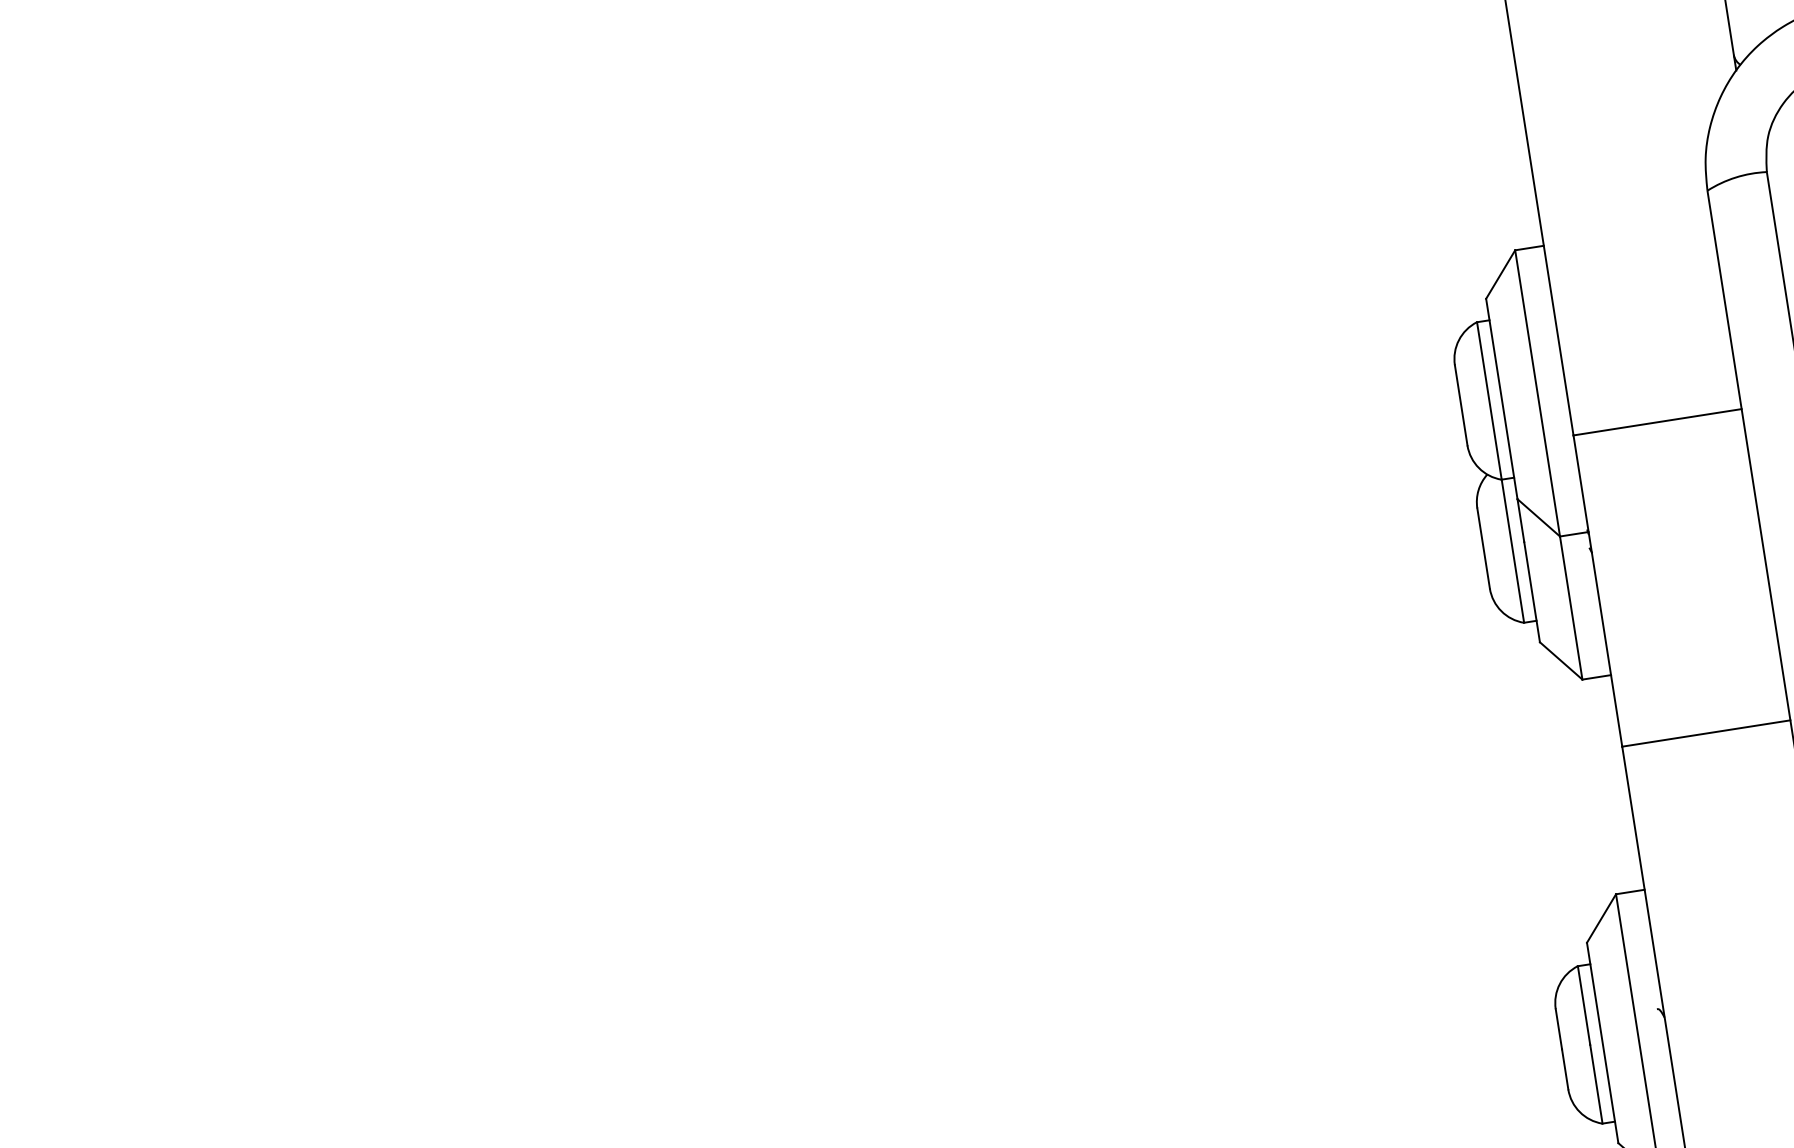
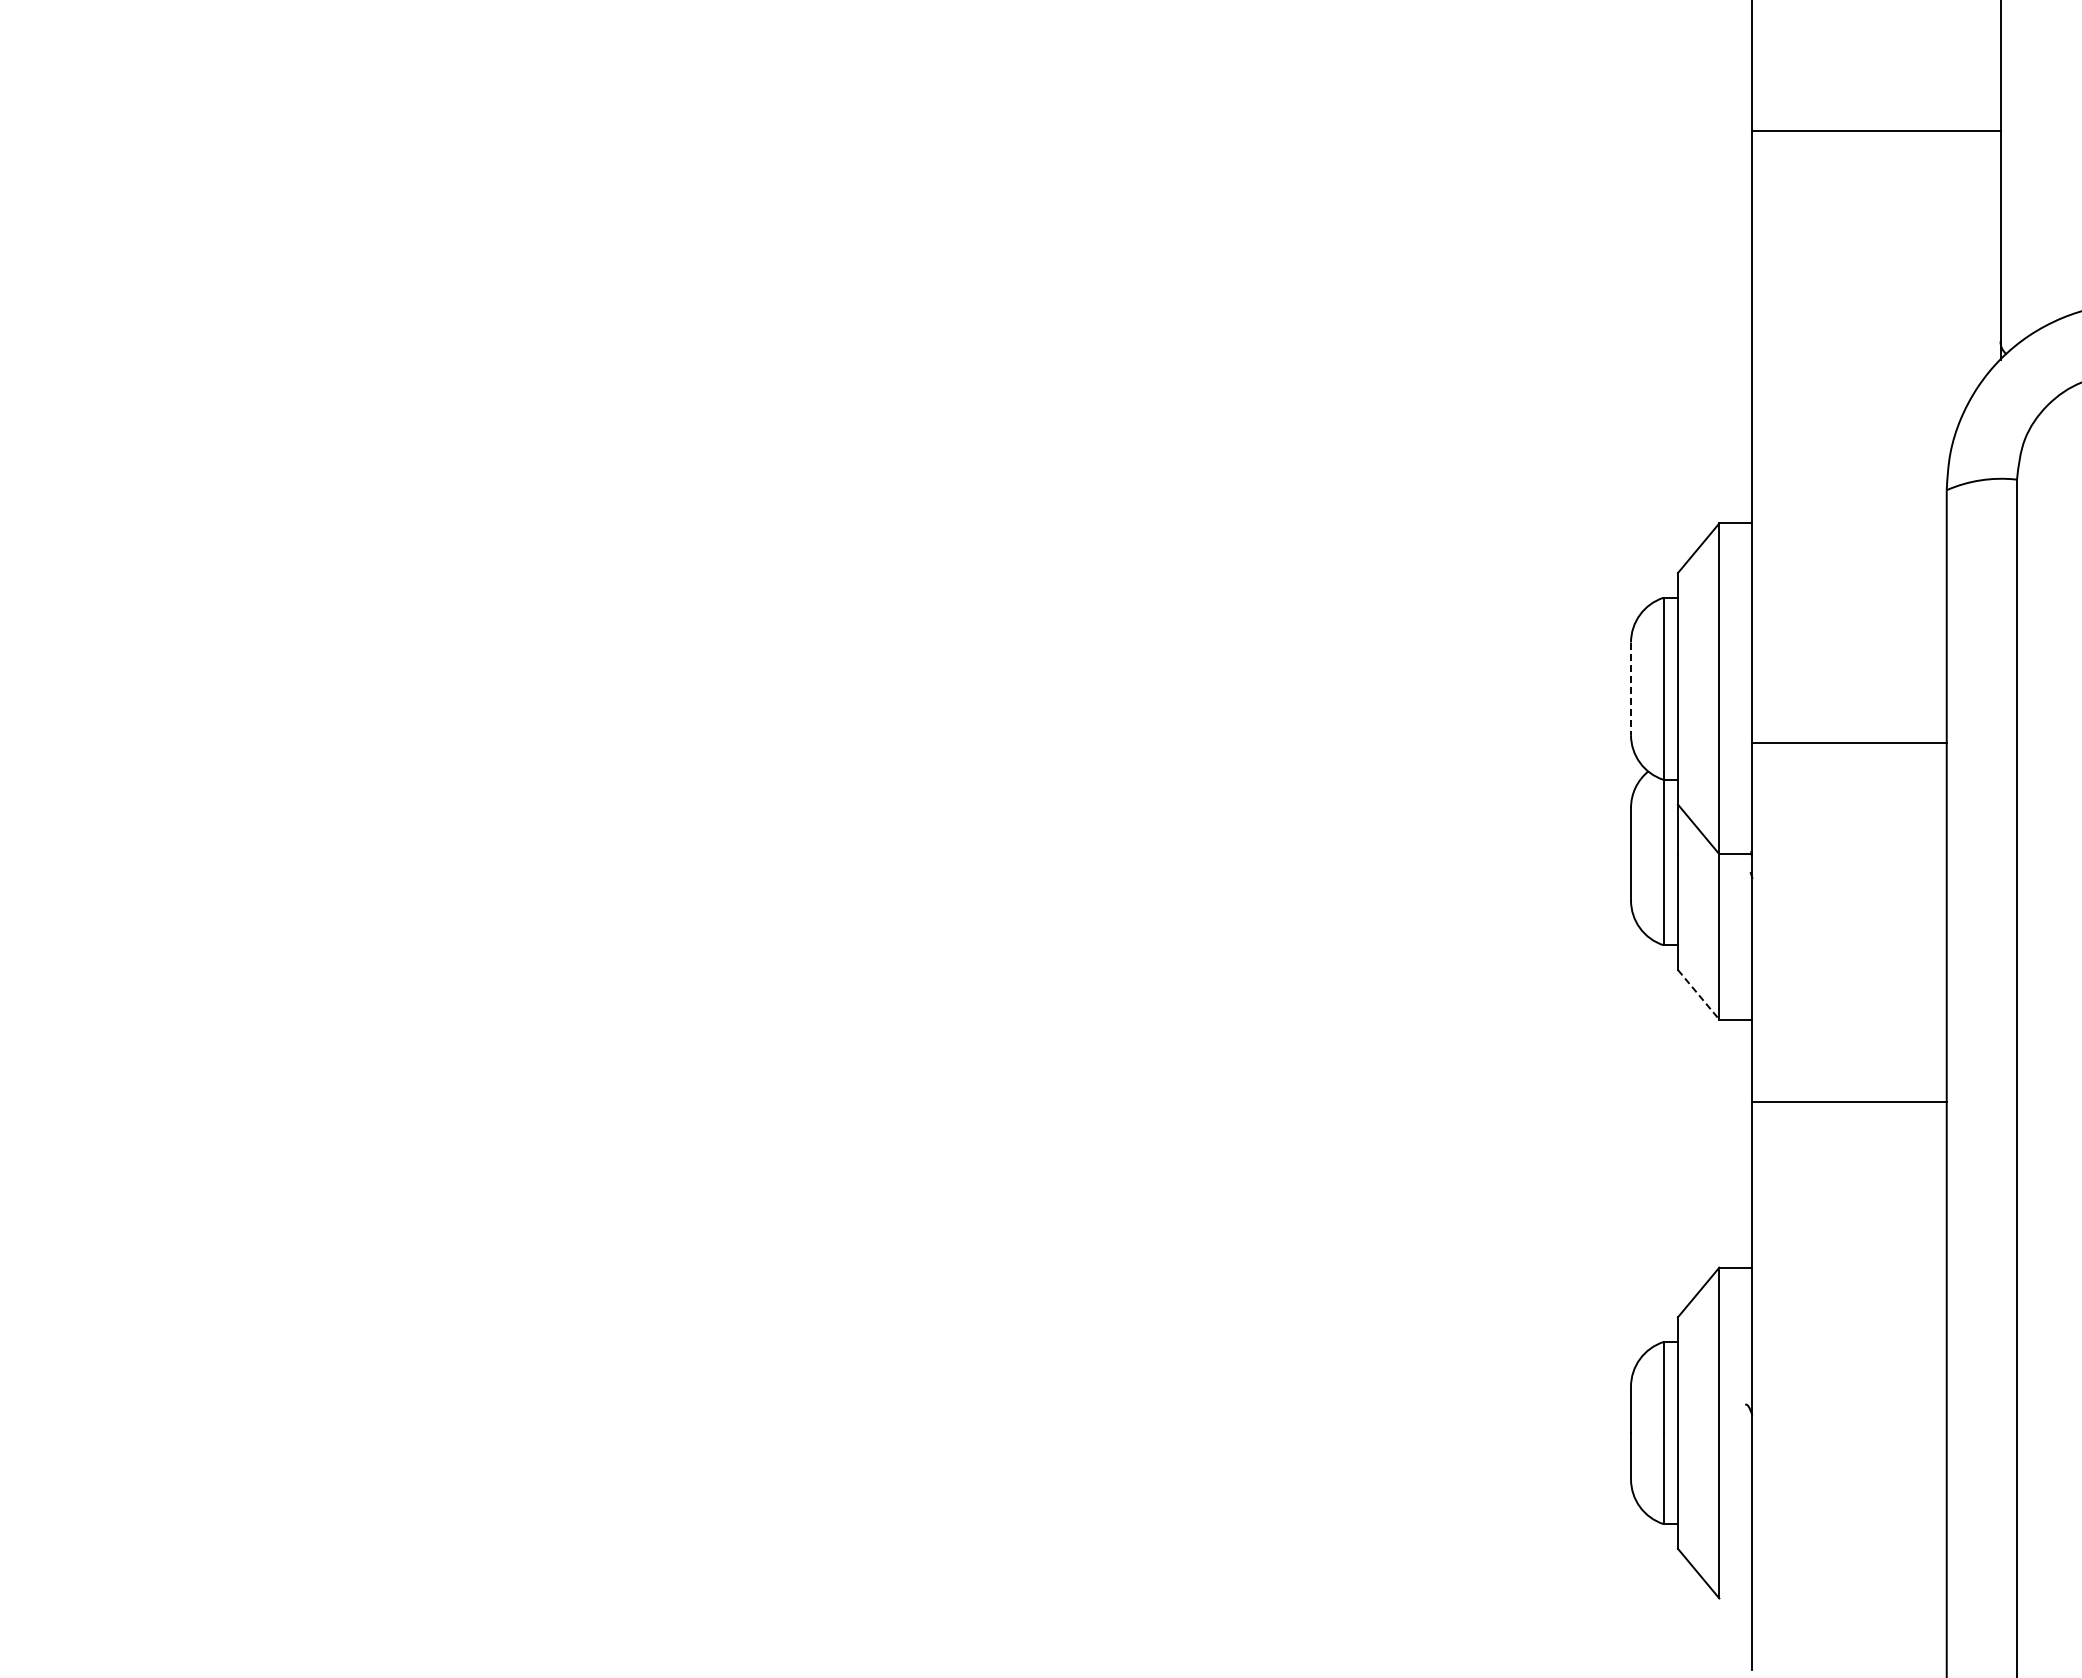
line: (1461, 405) -> (1631, 689), solid -> dashed
line: (1561, 661) -> (1698, 995), solid -> dashed

